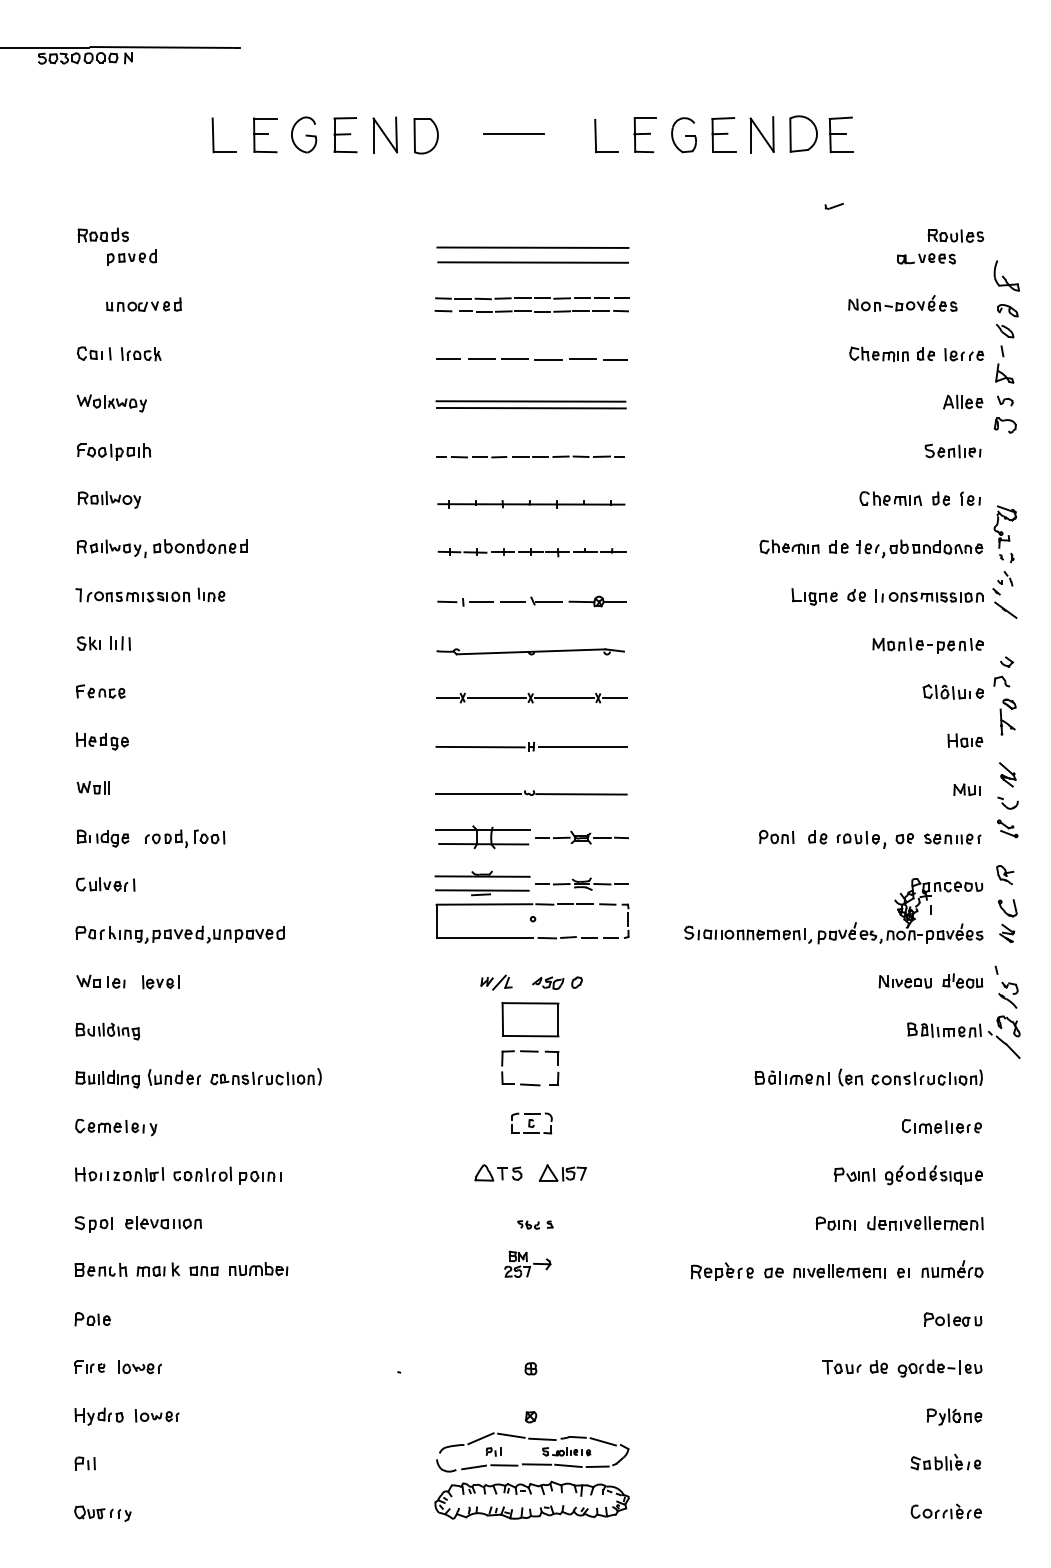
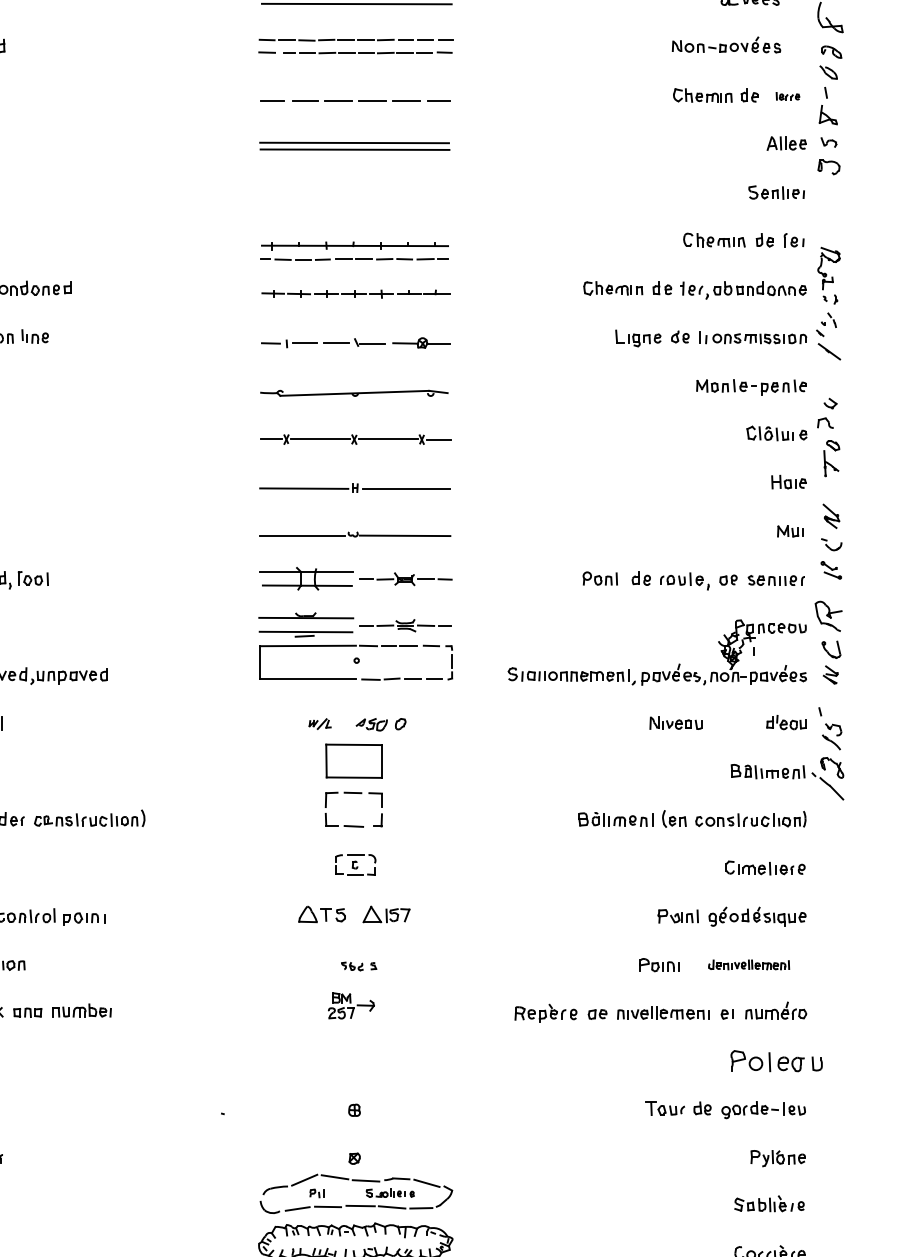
part: (964, 354) -> (788, 96), size x0.6
part: (530, 456) -> (354, 259), moved
part: (1005, 875) -> (829, 617), size x1.6
part: (904, 981) -> (675, 723), moved
part: (496, 982) -> (320, 724), size x0.7
part: (925, 1223) -> (749, 965), size x0.7
part: (952, 1319) -> (776, 1061), size x1.6

